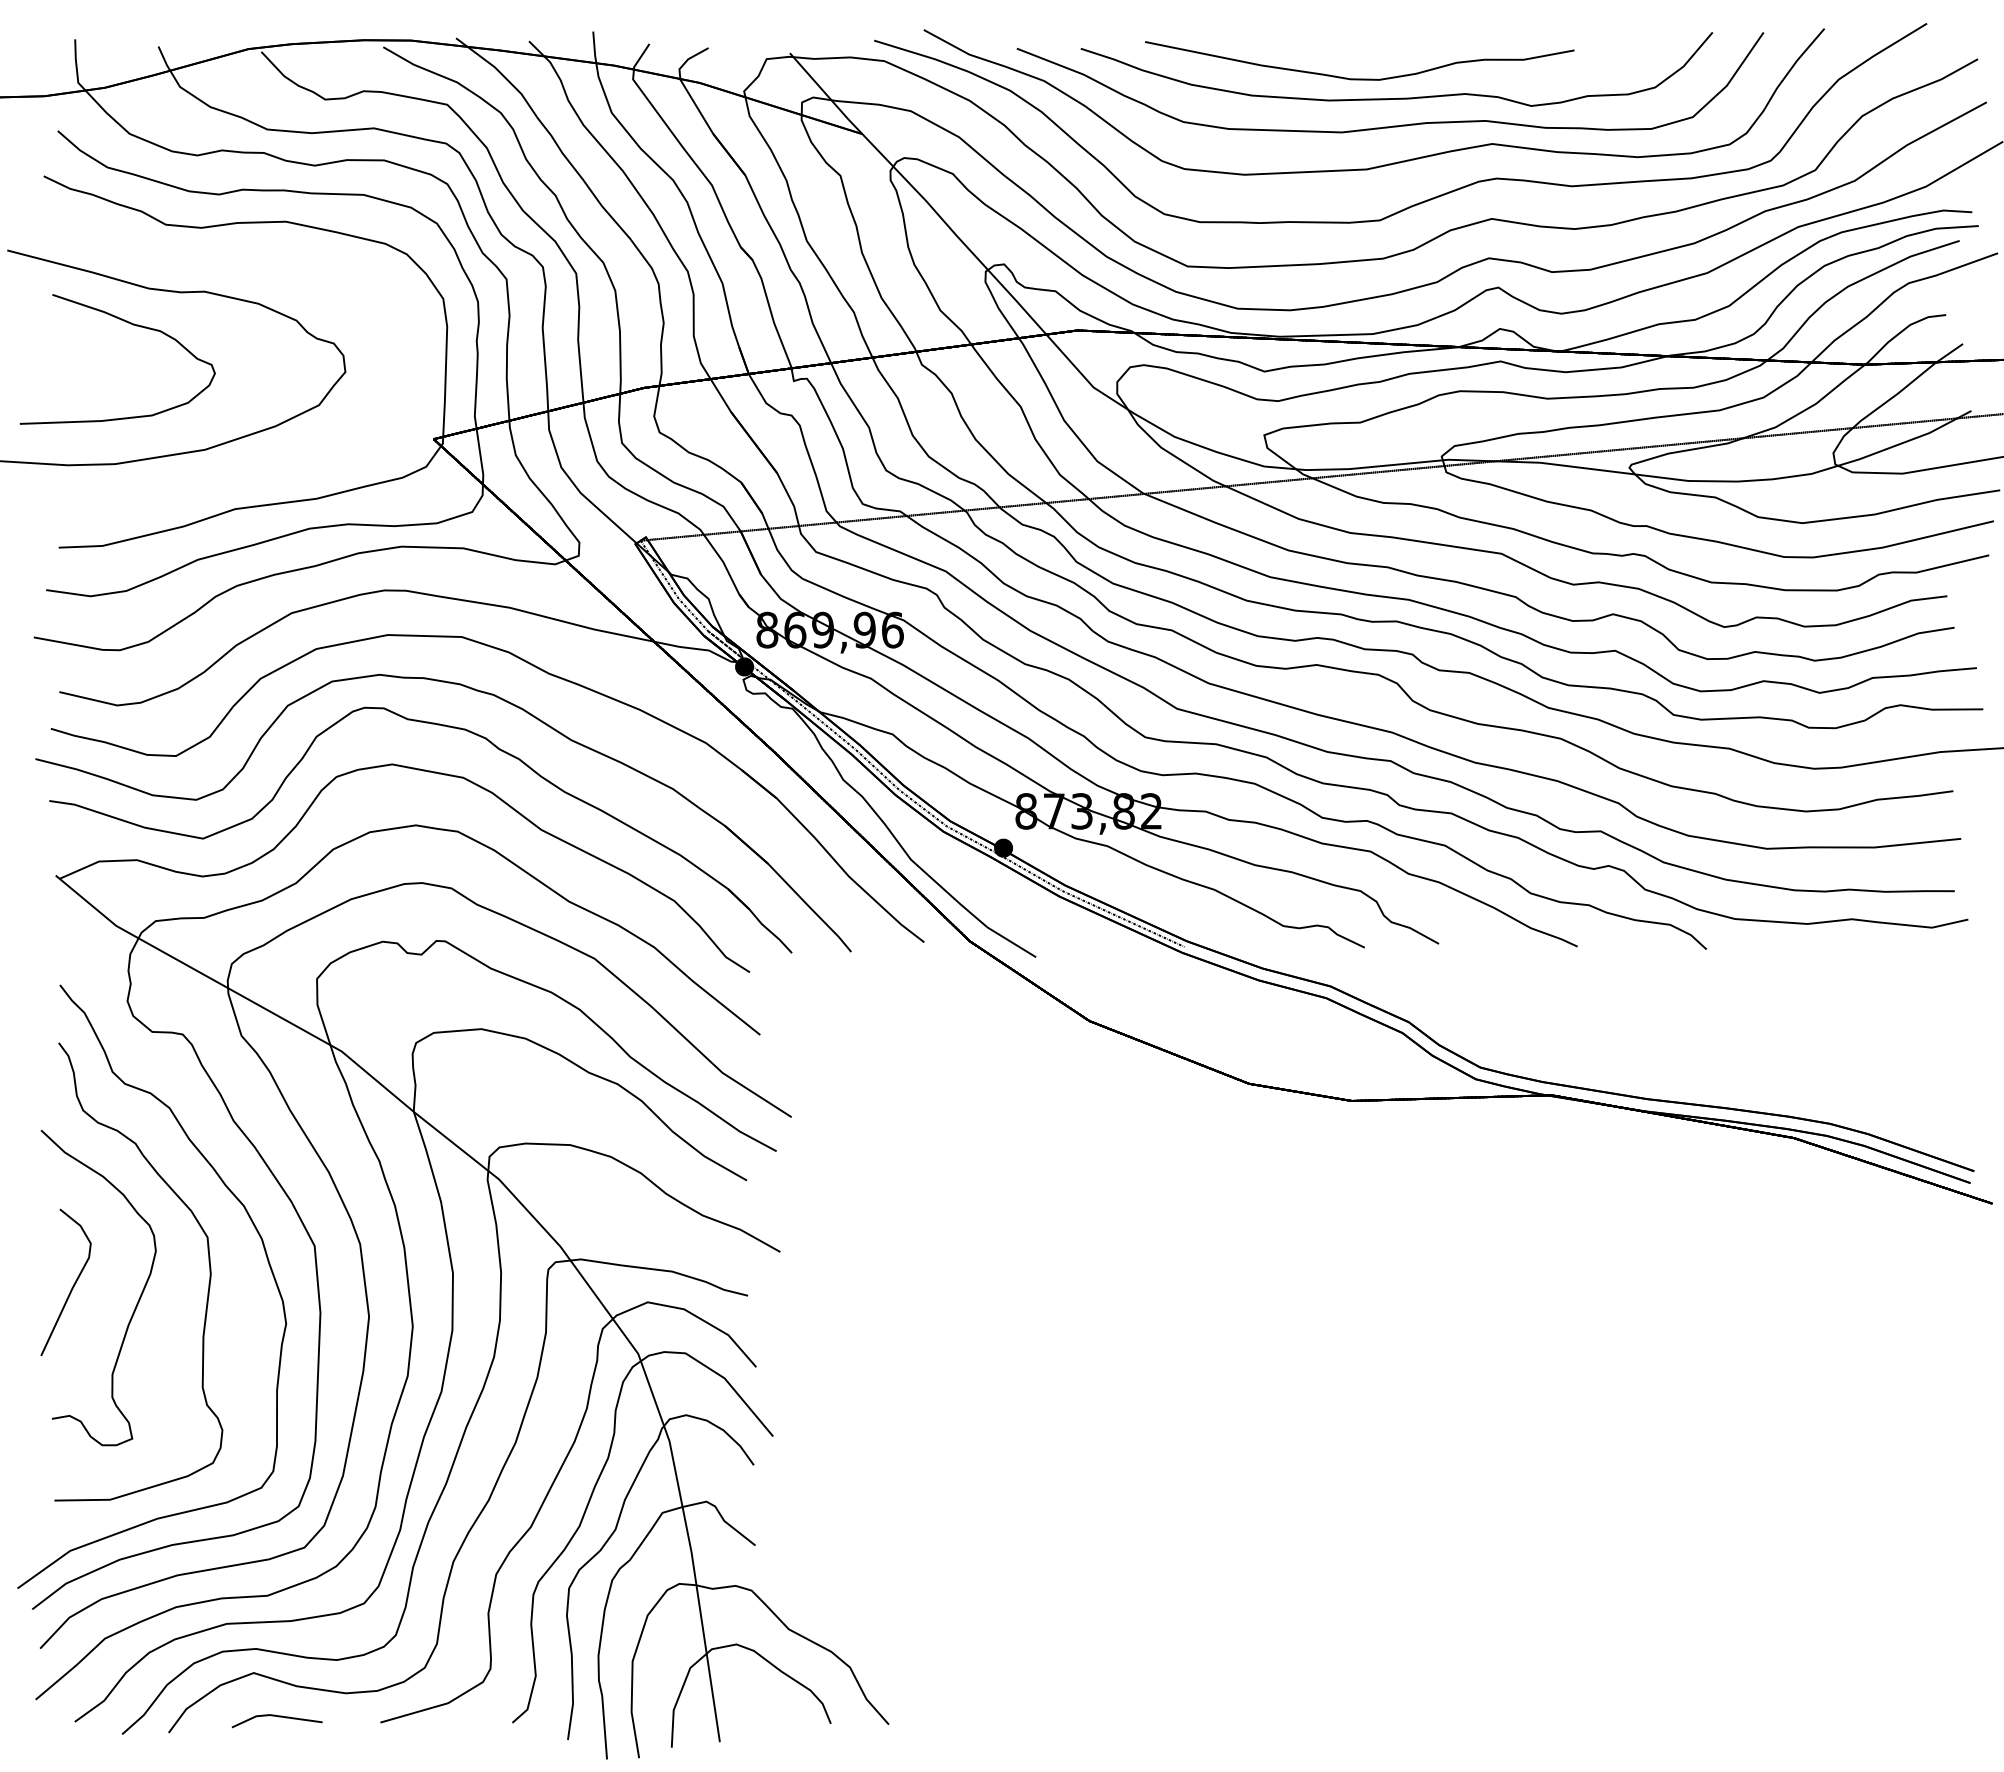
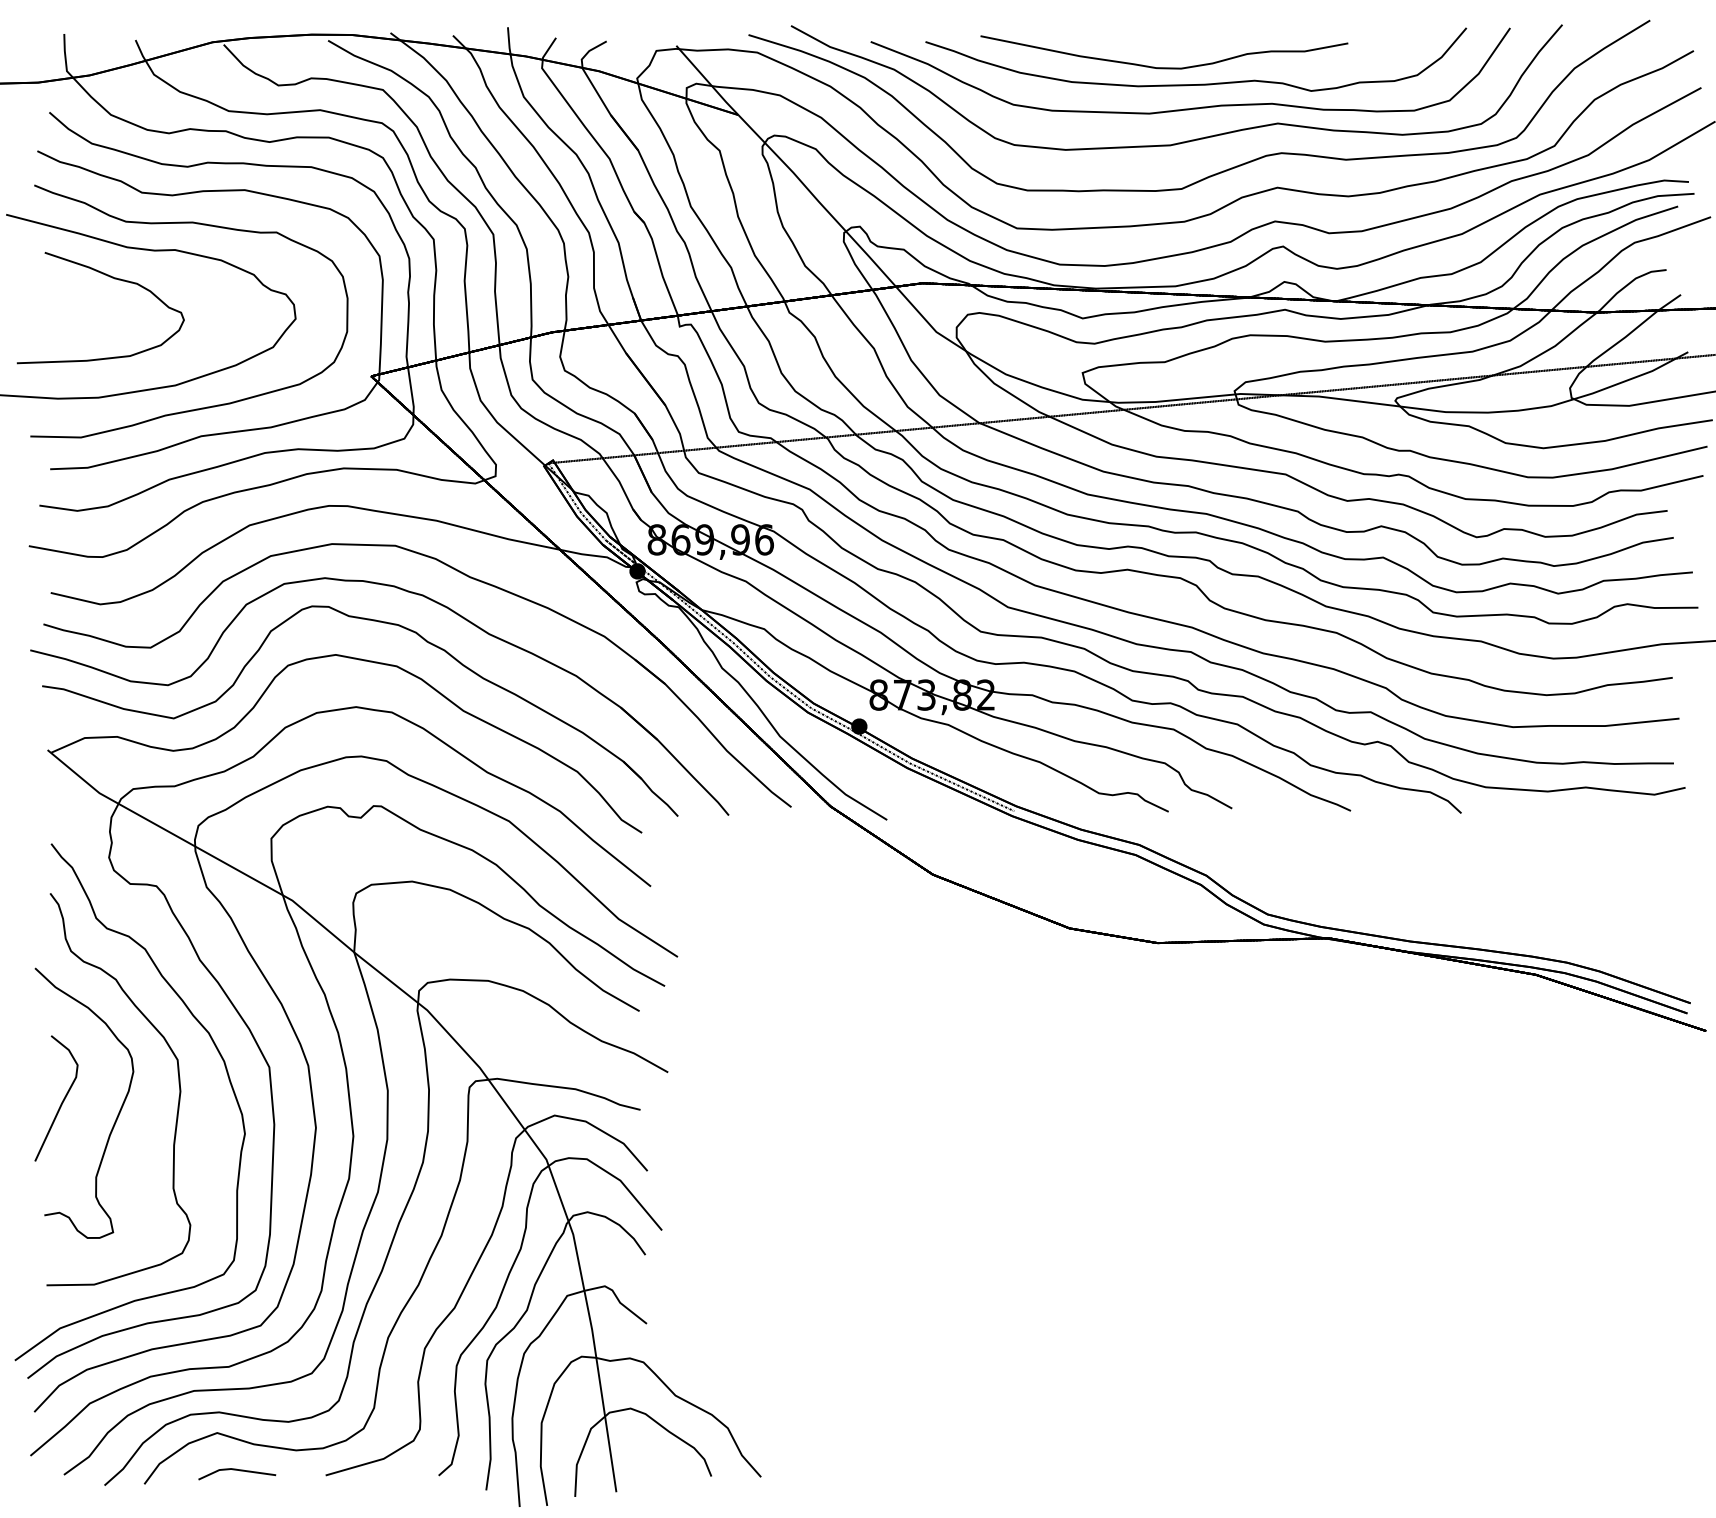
part: (235, 262) -> (201, 225), added

